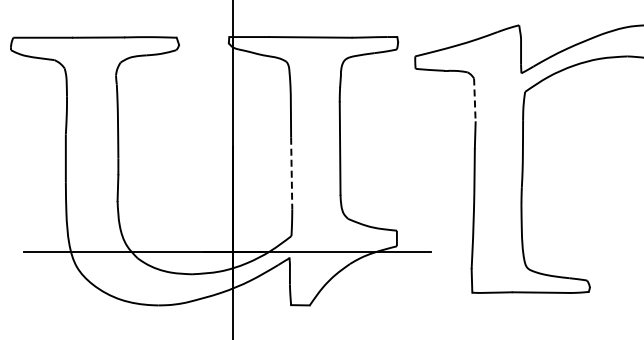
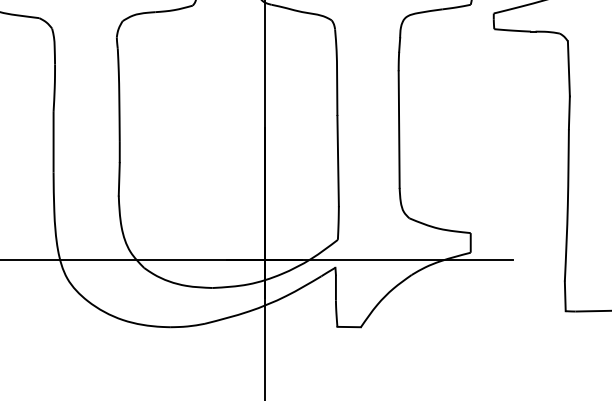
line: (474, 100) -> (568, 69), dashed -> solid
line: (291, 173) -> (337, 161), dashed -> solid

